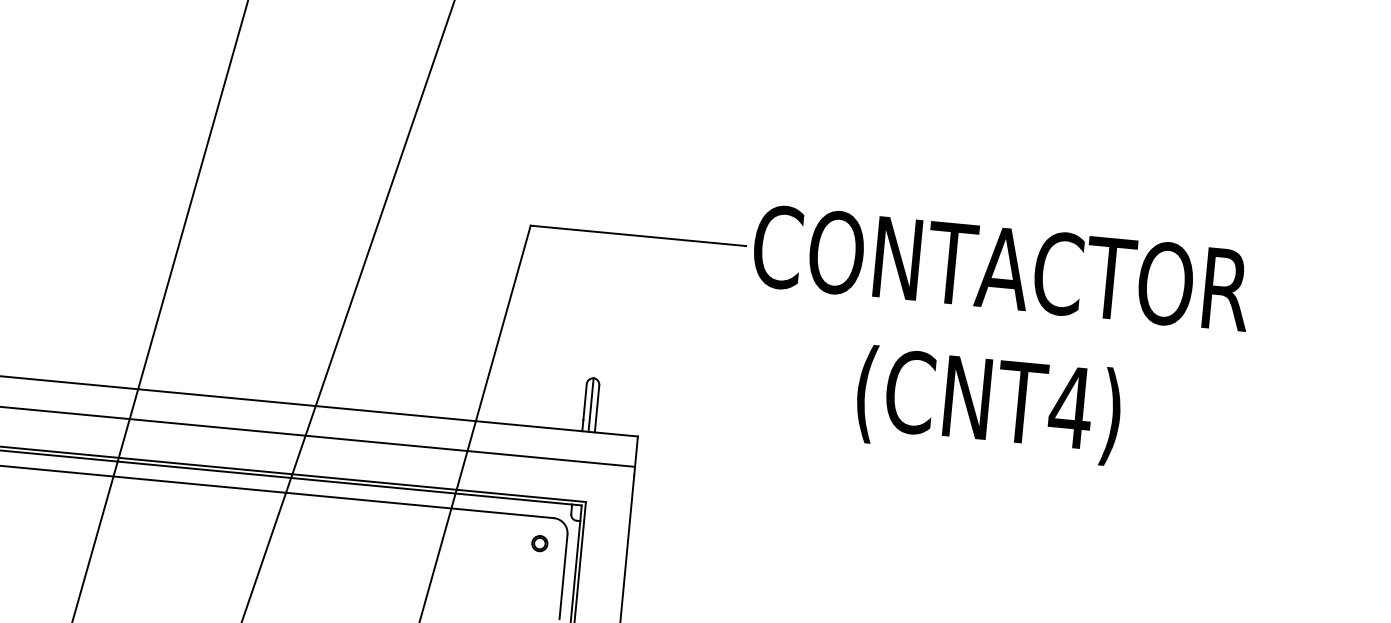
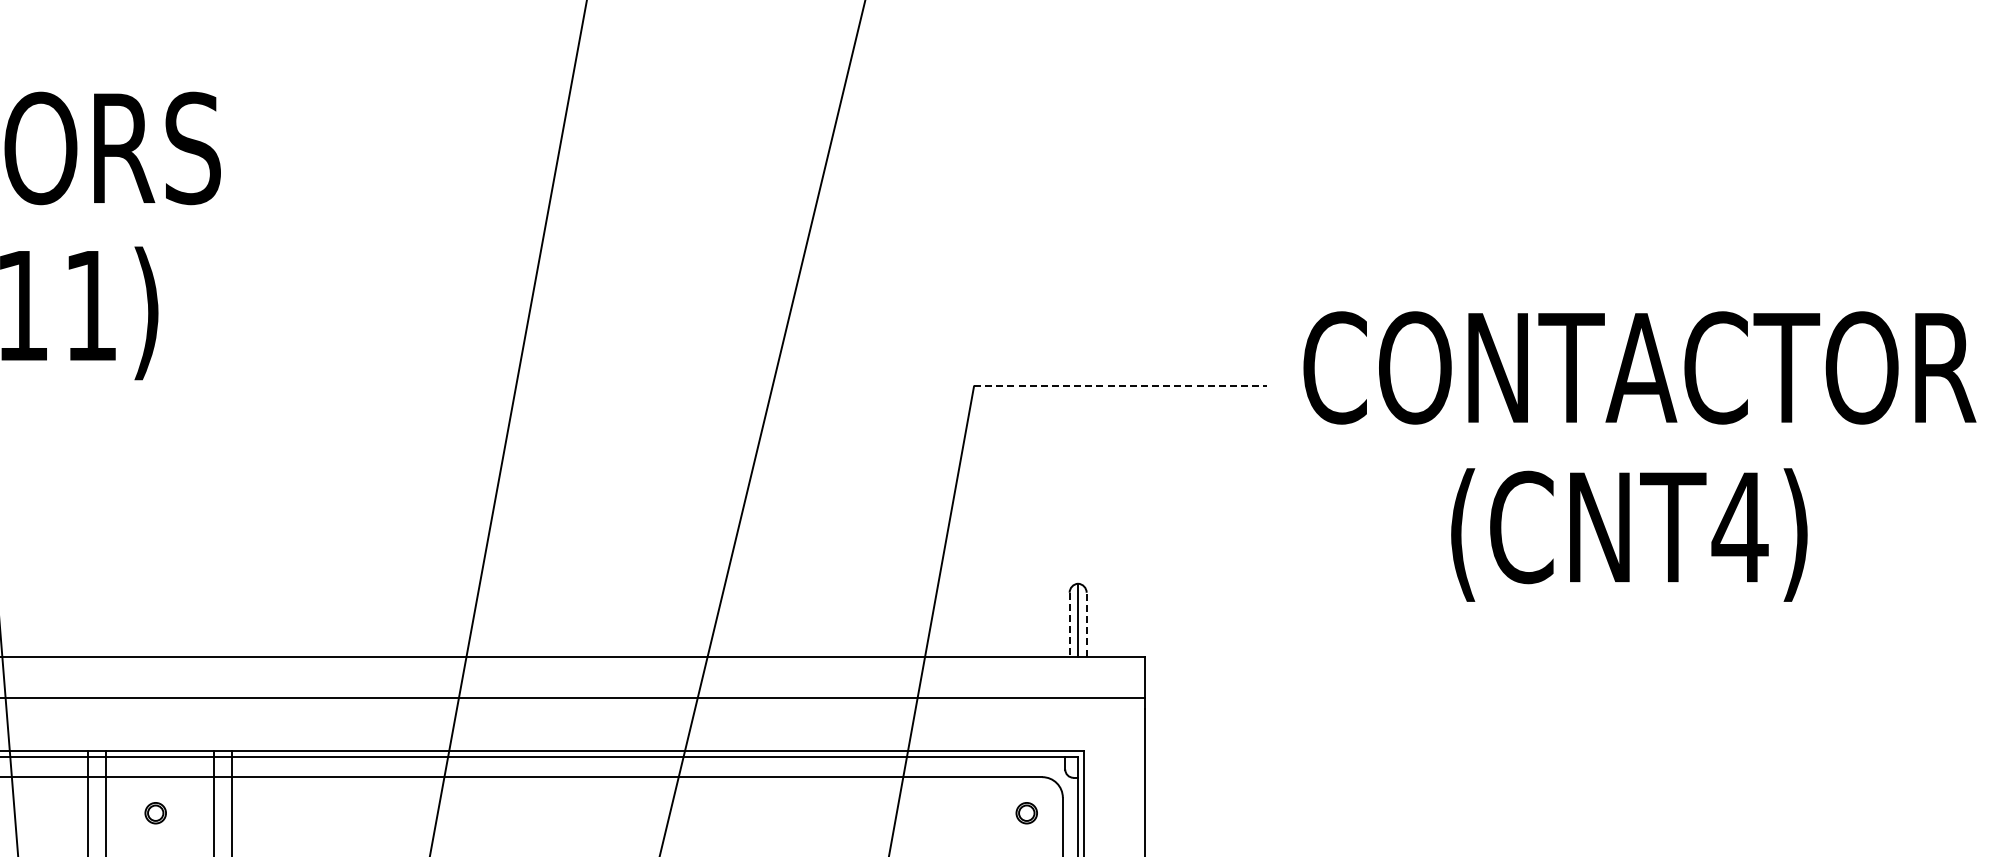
line: (638, 235) -> (1120, 386), solid -> dashed
text: (1001, 267) -> (1639, 367), moved
text: (988, 404) -> (1629, 534), moved
line: (584, 407) -> (1069, 624), solid -> dashed
line: (596, 408) -> (1086, 624), solid -> dashed

